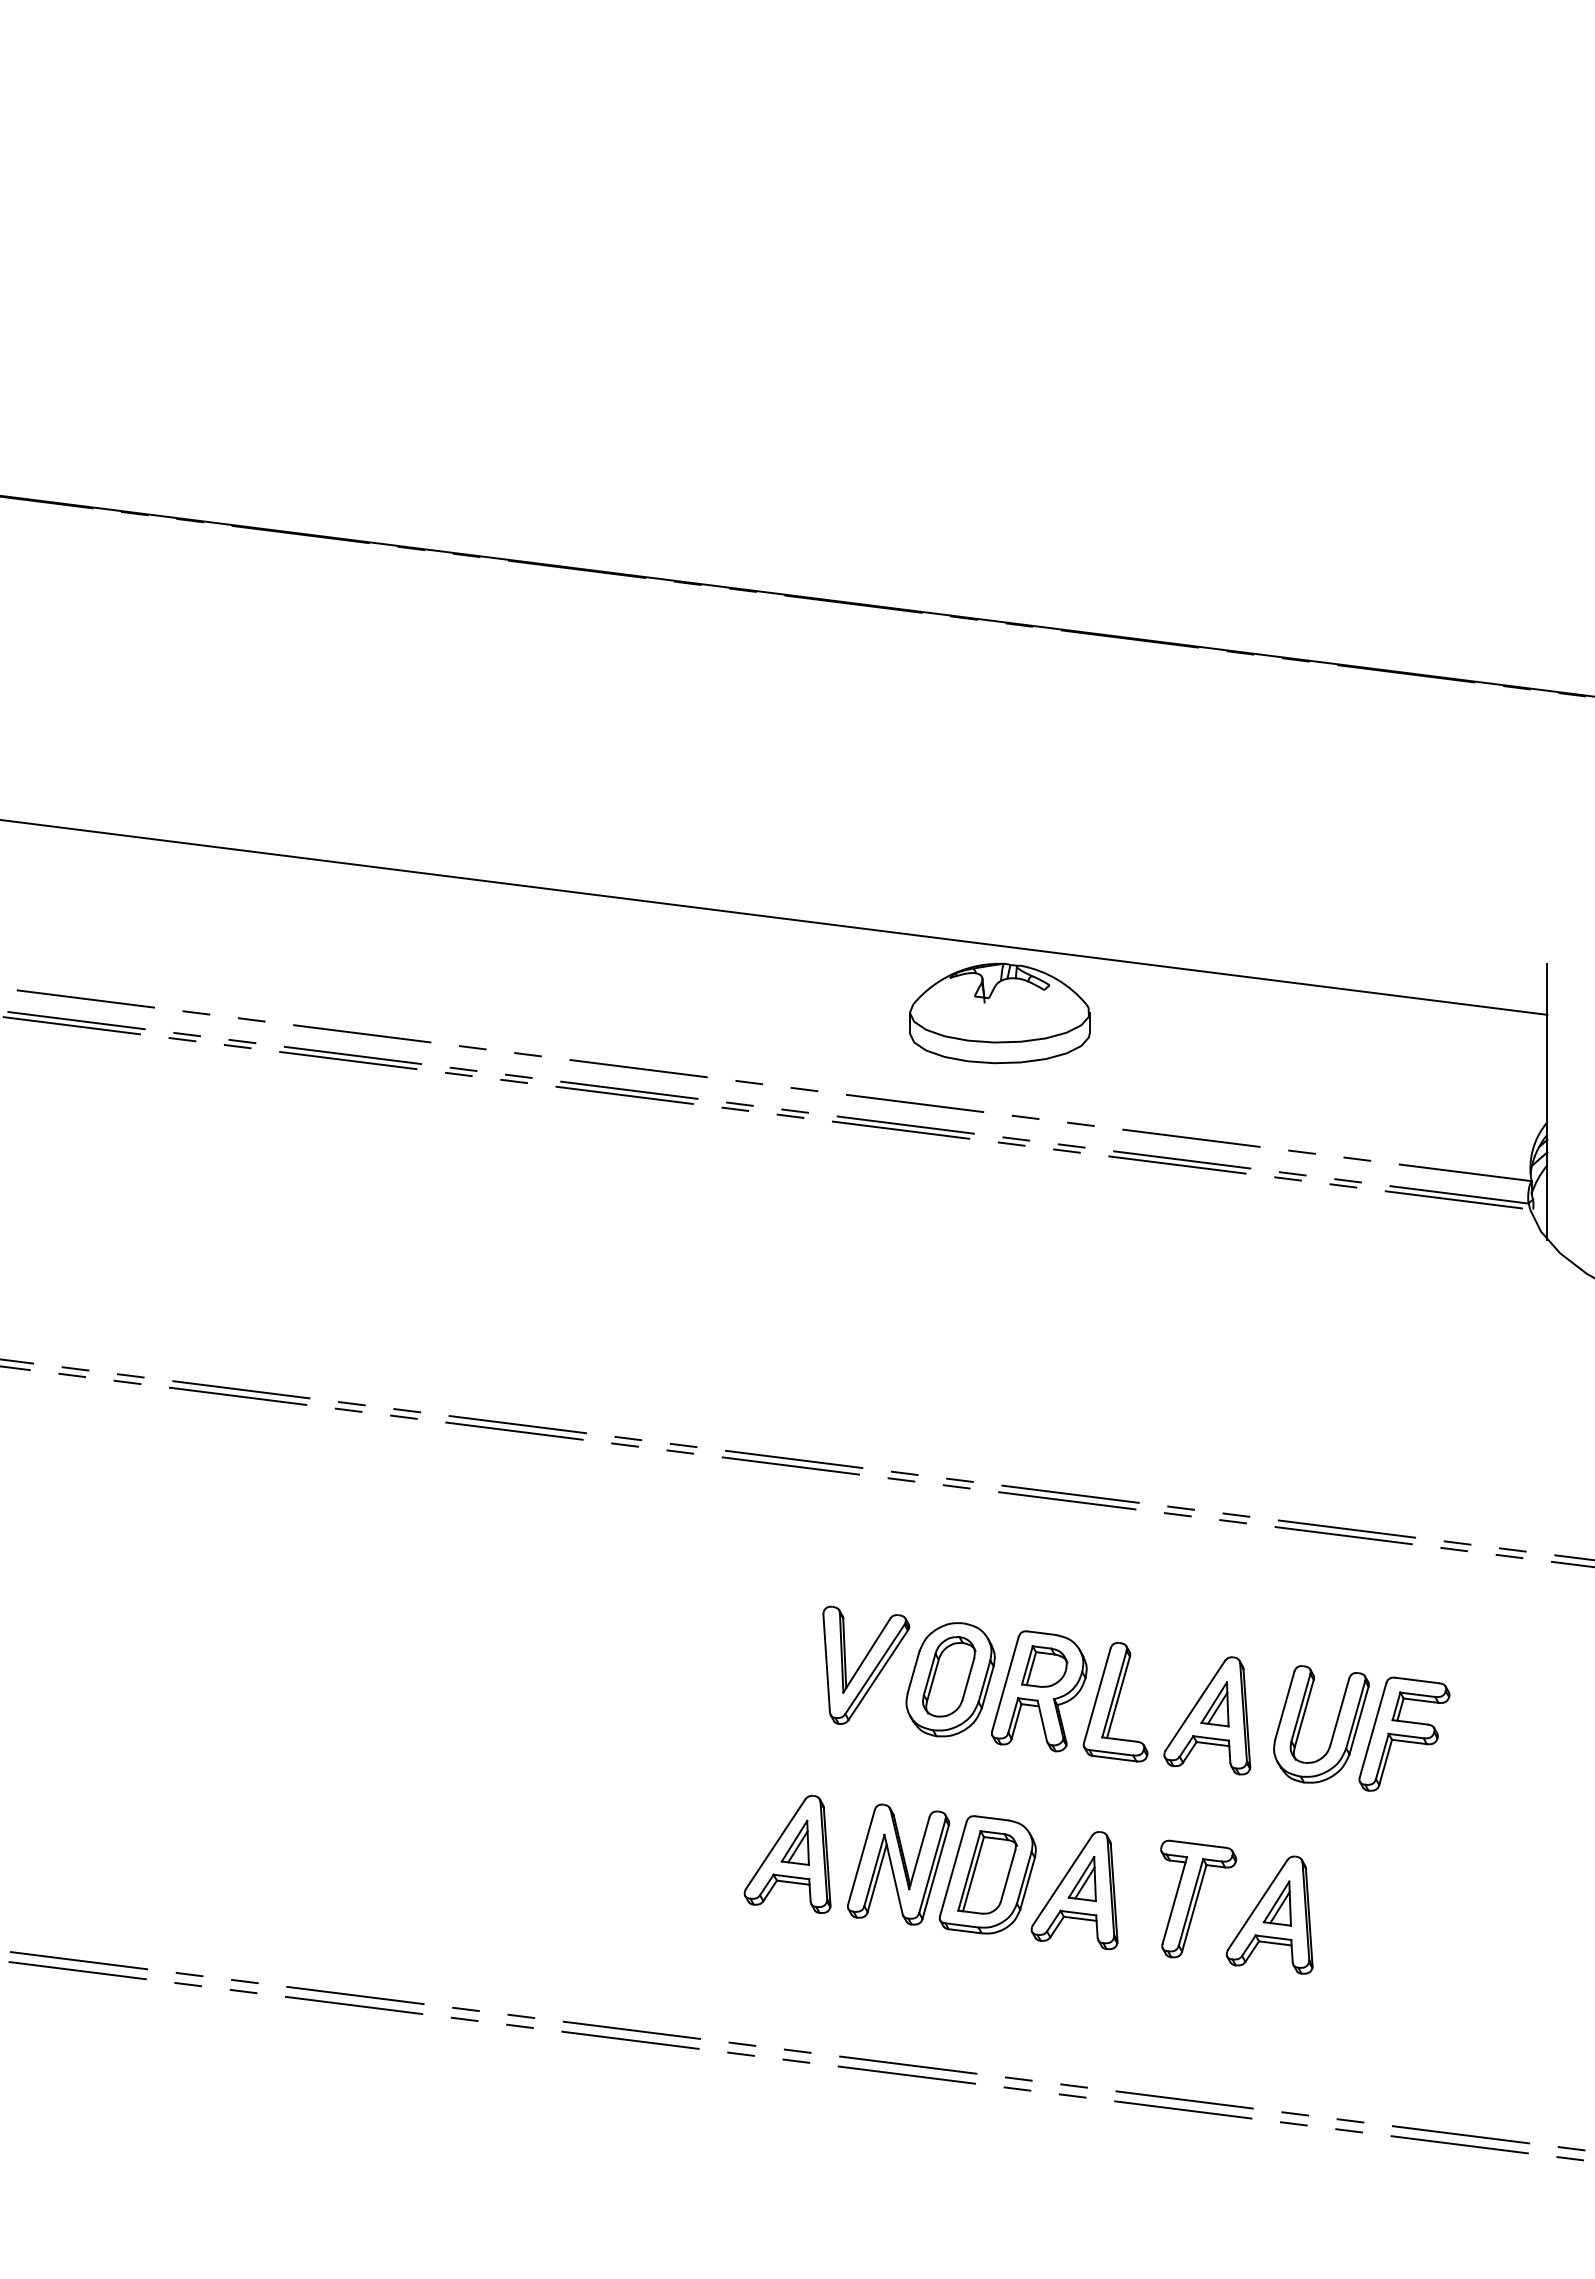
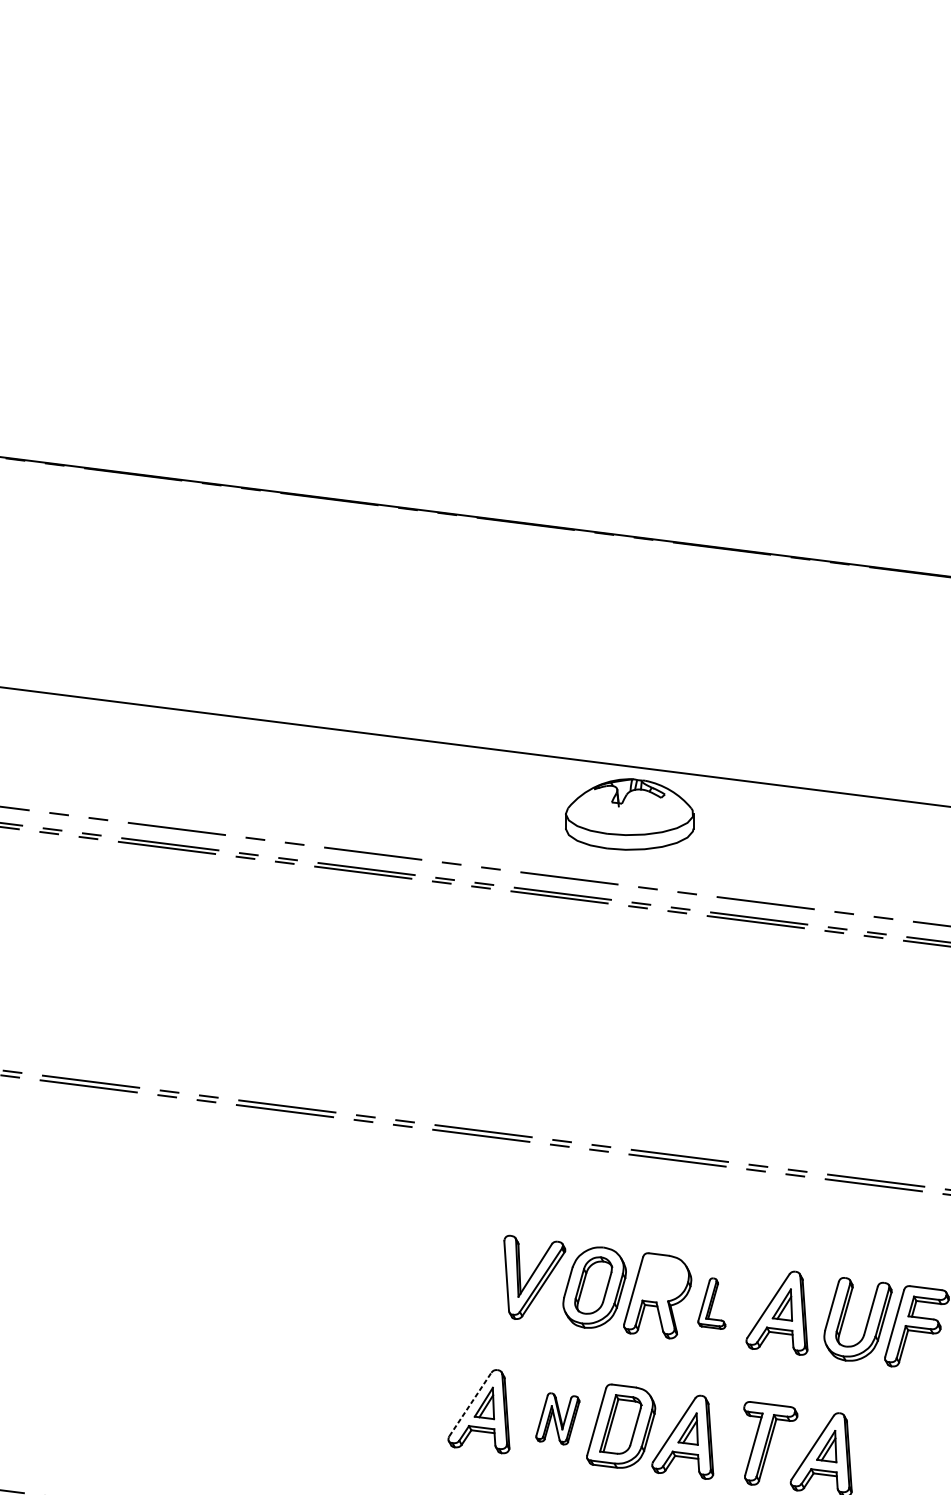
part: (1044, 1666) -> (661, 1278), removed
part: (1115, 1702) -> (711, 1303), size x0.6
line: (775, 1844) -> (470, 1404), solid -> dashed
part: (898, 1864) -> (557, 1418), size x0.6

